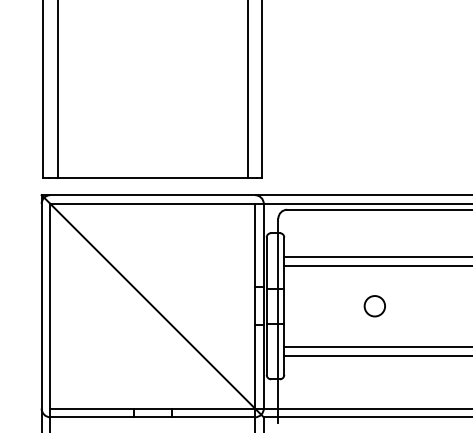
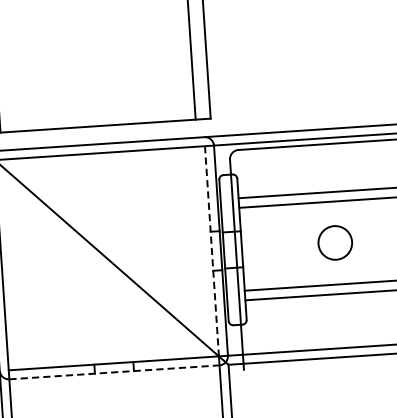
line: (255, 306) -> (212, 251), solid -> dashed
circle: (374, 306) -> (334, 243), size x1.6
line: (153, 417) -> (115, 372), solid -> dashed

